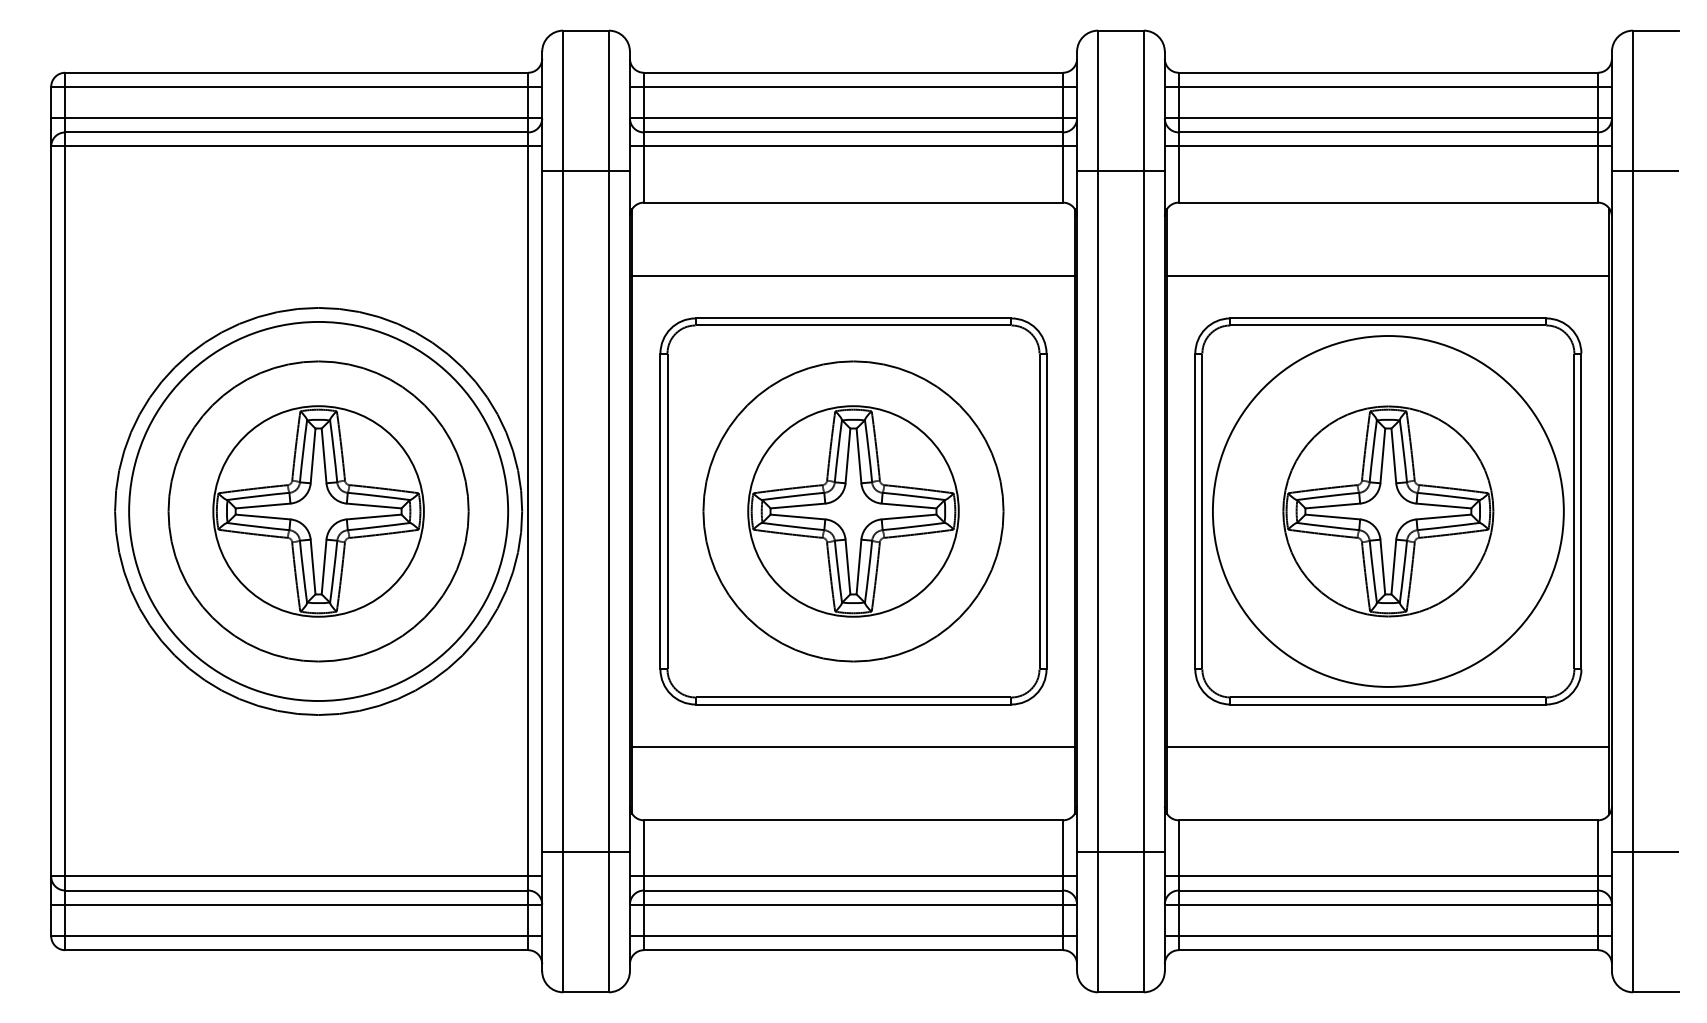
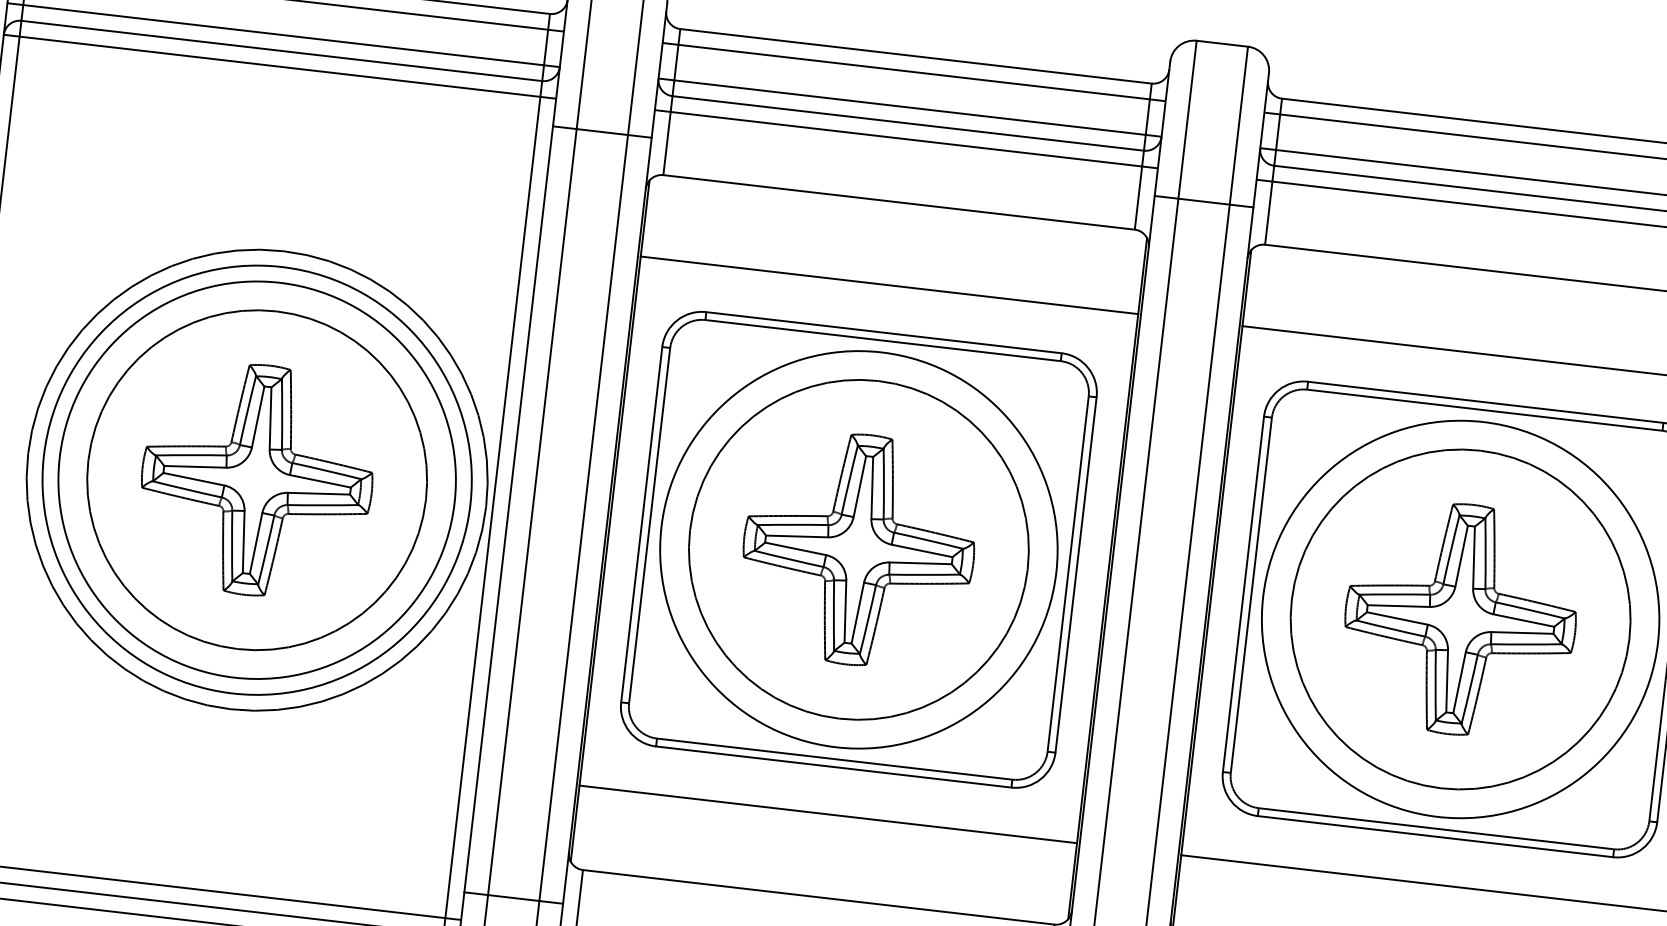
circle: (318, 511) -> (257, 480), size x1.67
circle: (853, 511) -> (858, 549), size x1.67
circle: (1388, 511) -> (1460, 619), size x1.43

